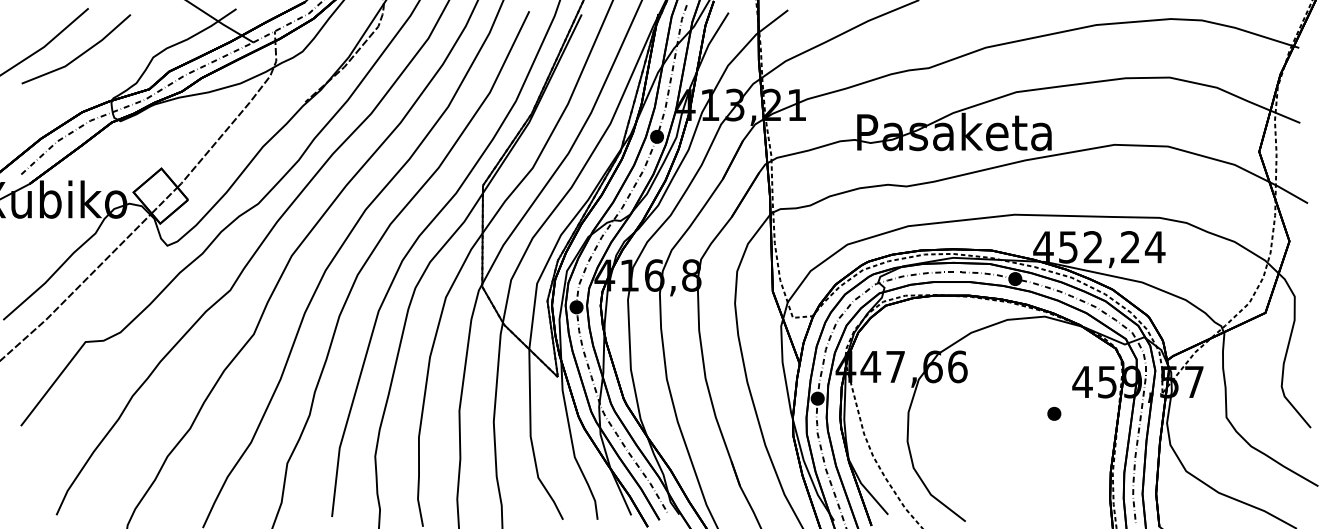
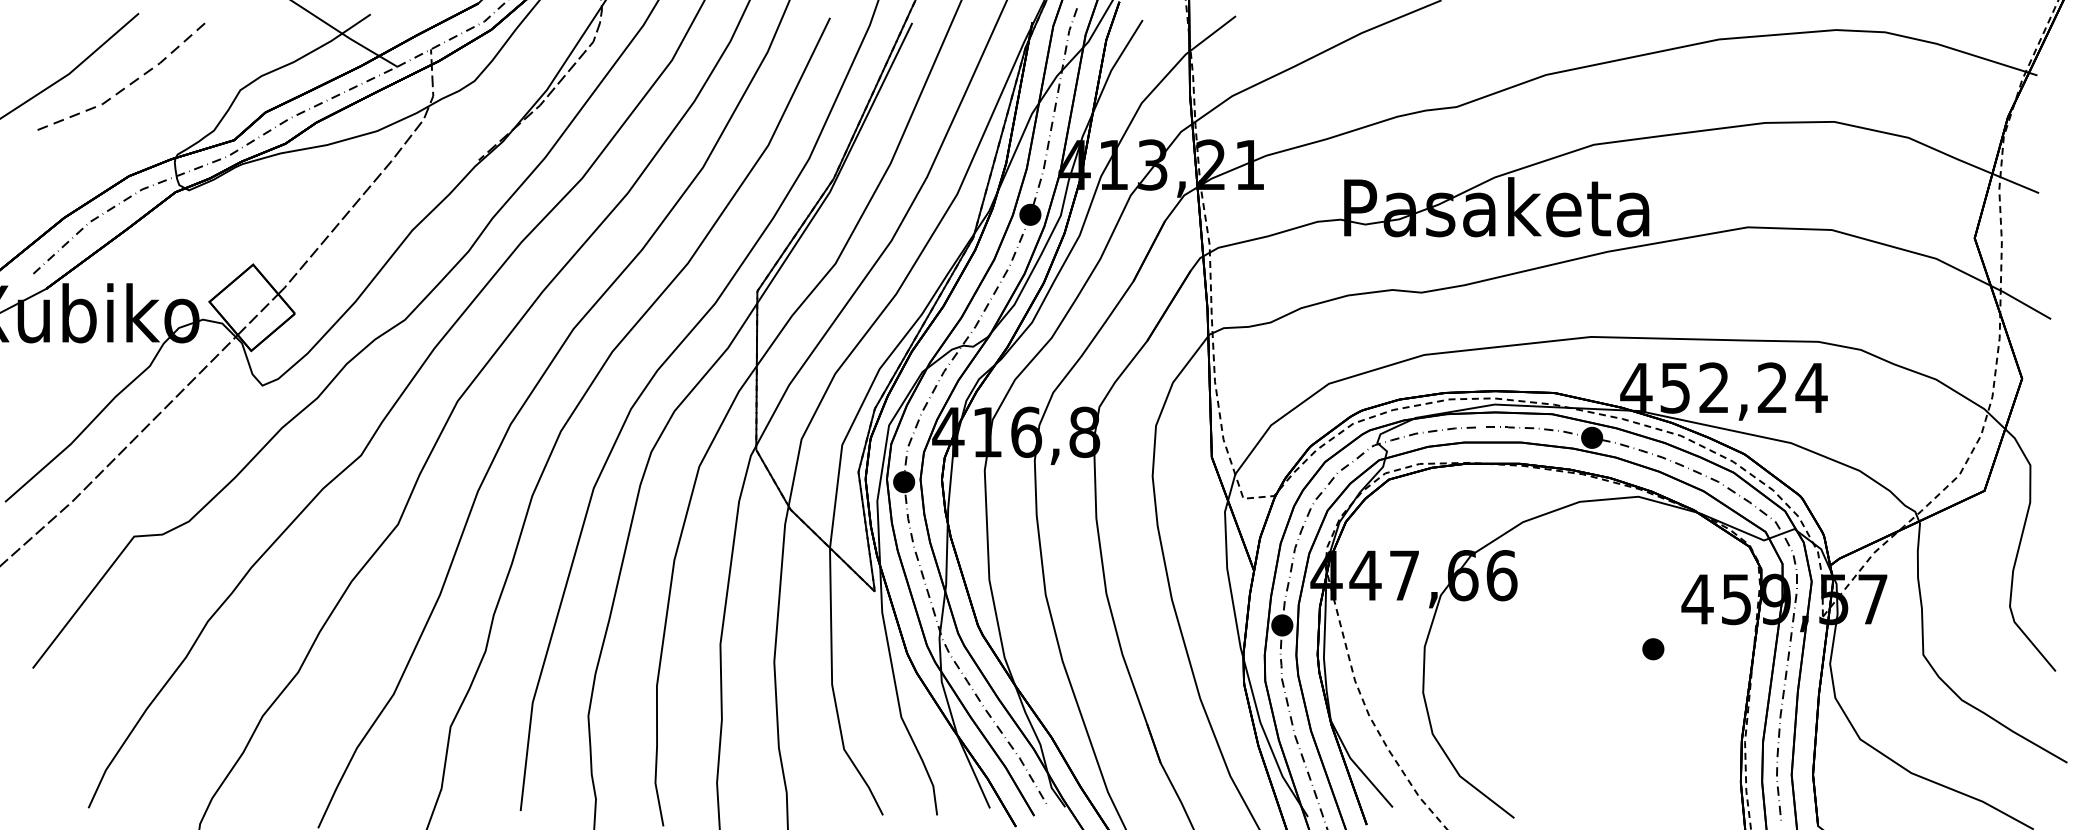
line: (80, 55) -> (126, 87), solid -> dashed

